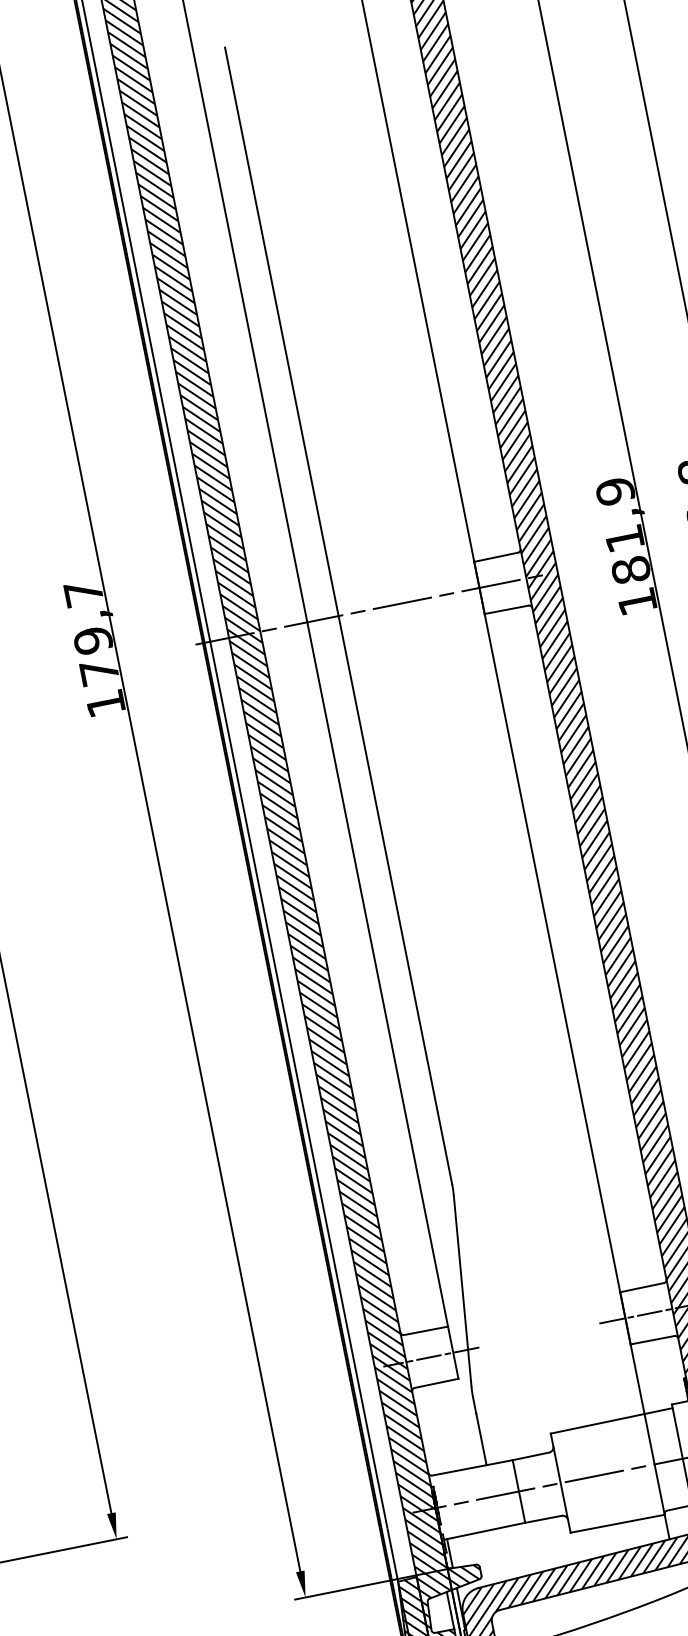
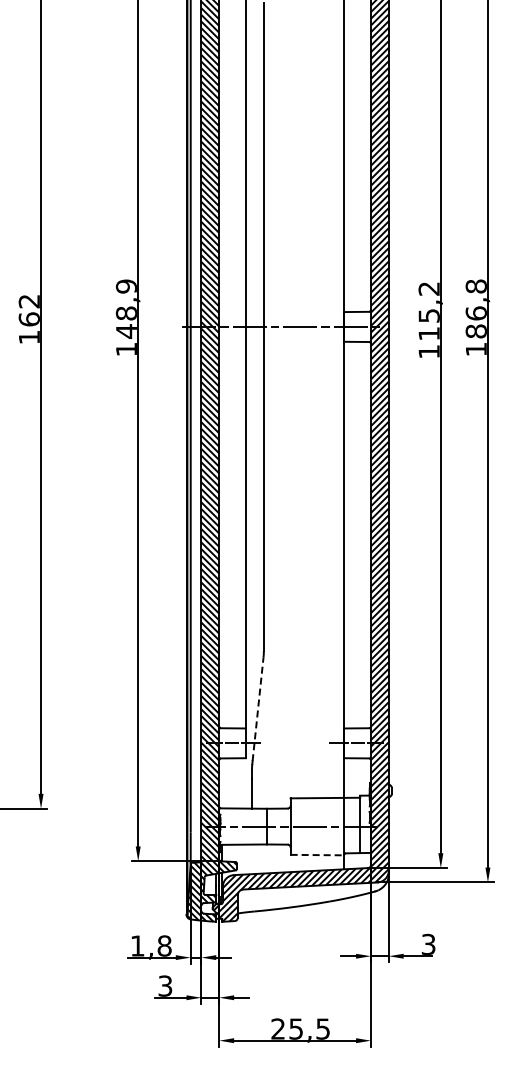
text: (621, 531) -> (428, 311), 181,9 -> 115,2
text: (89, 632) -> (125, 308), 179,7 -> 148,9
line: (462, 1287) -> (258, 708), solid -> dashed
line: (617, 1524) -> (317, 855), solid -> dashed

